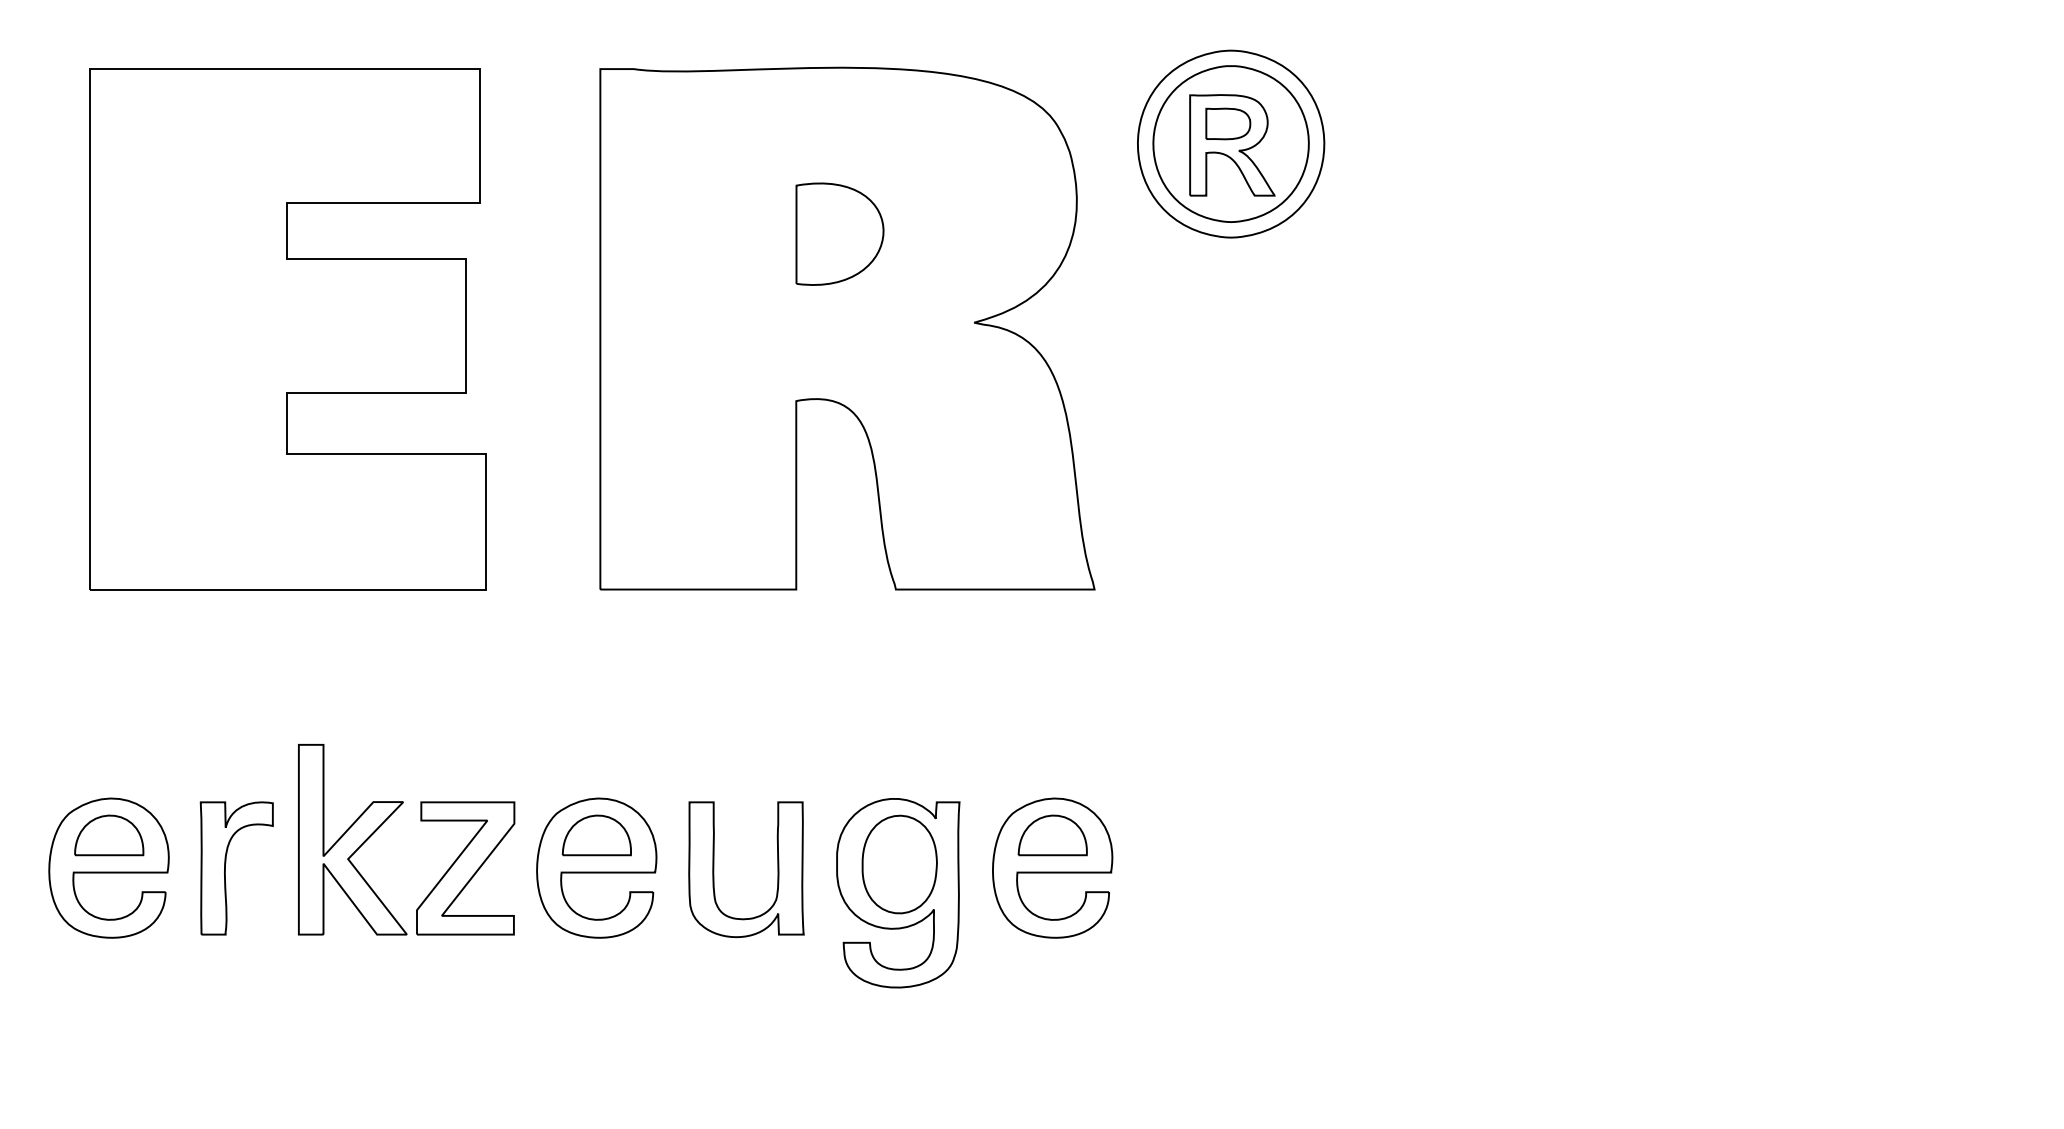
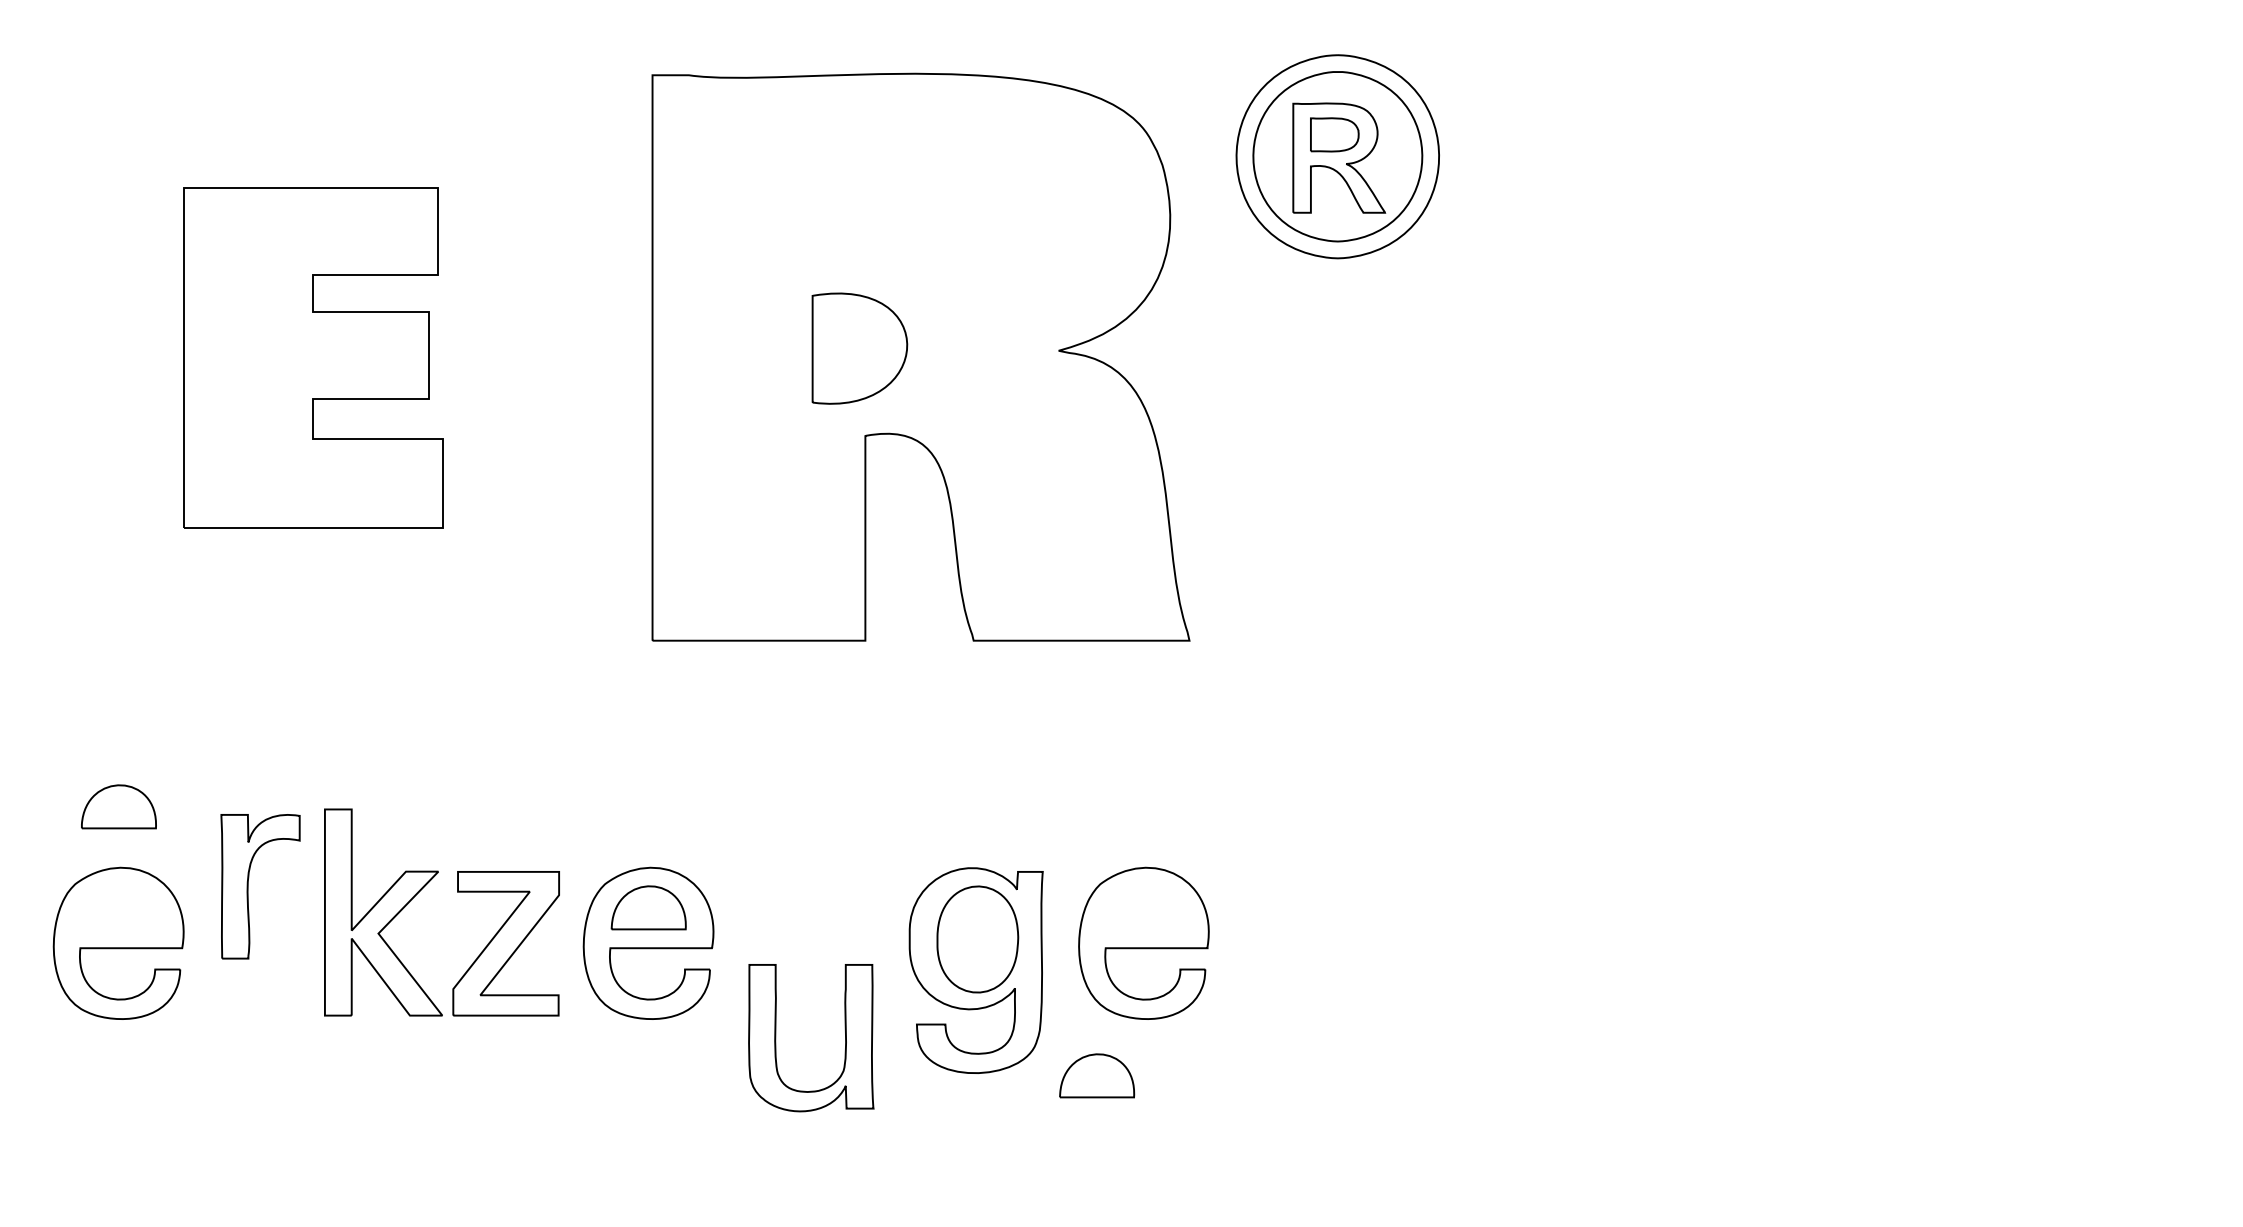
part: (839, 234) -> (859, 348), moved
part: (288, 328) -> (313, 357), size x0.6
part: (108, 835) -> (118, 806), moved
part: (1053, 835) -> (1097, 1075), moved
part: (225, 868) -> (248, 886), moved
part: (777, 870) -> (845, 1038), moved

